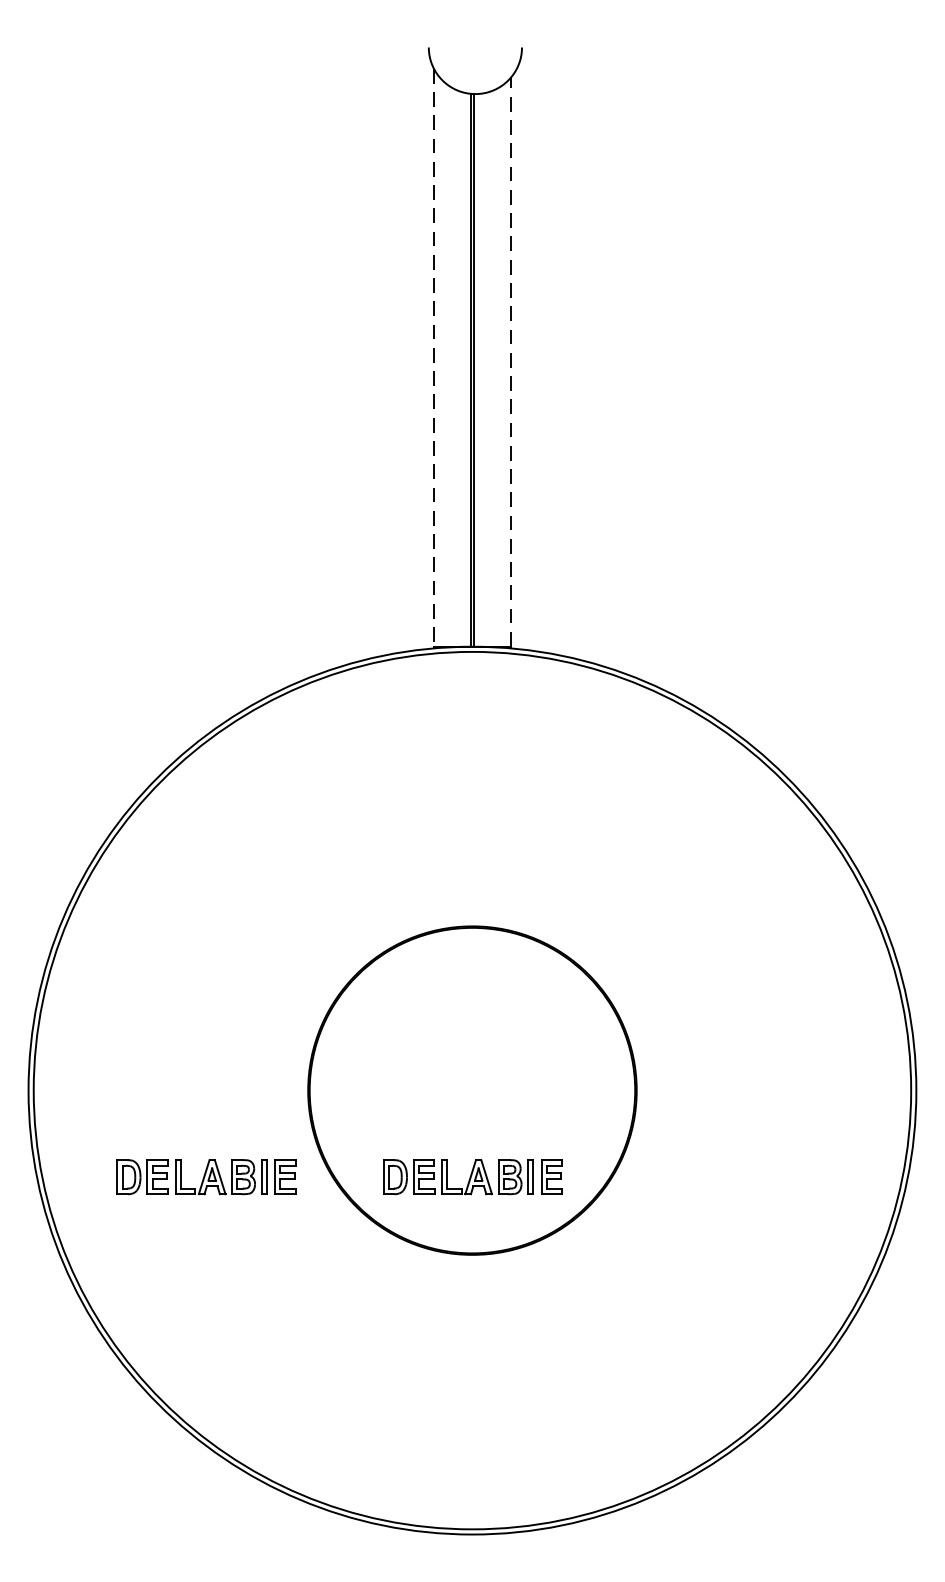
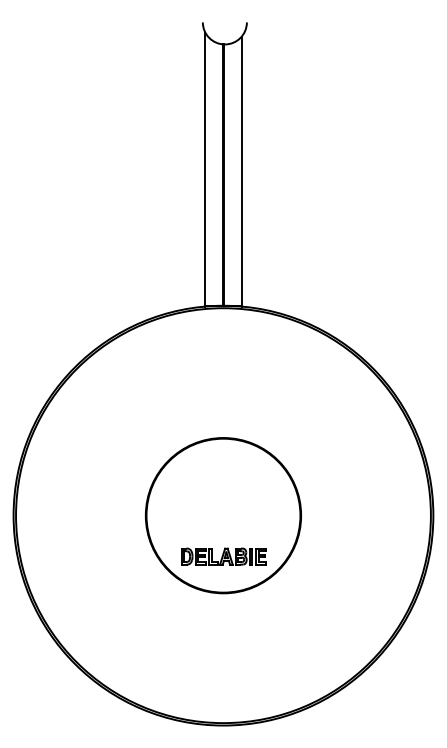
line: (434, 358) -> (205, 169), dashed -> solid
line: (510, 362) -> (241, 171), dashed -> solid
part: (206, 1176) -> (97, 556), removed

